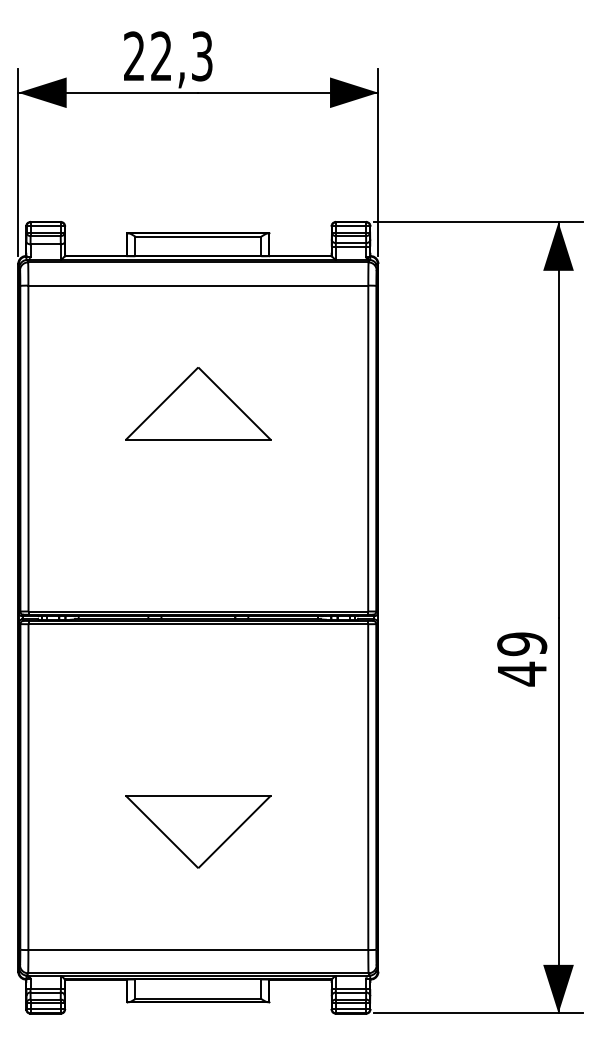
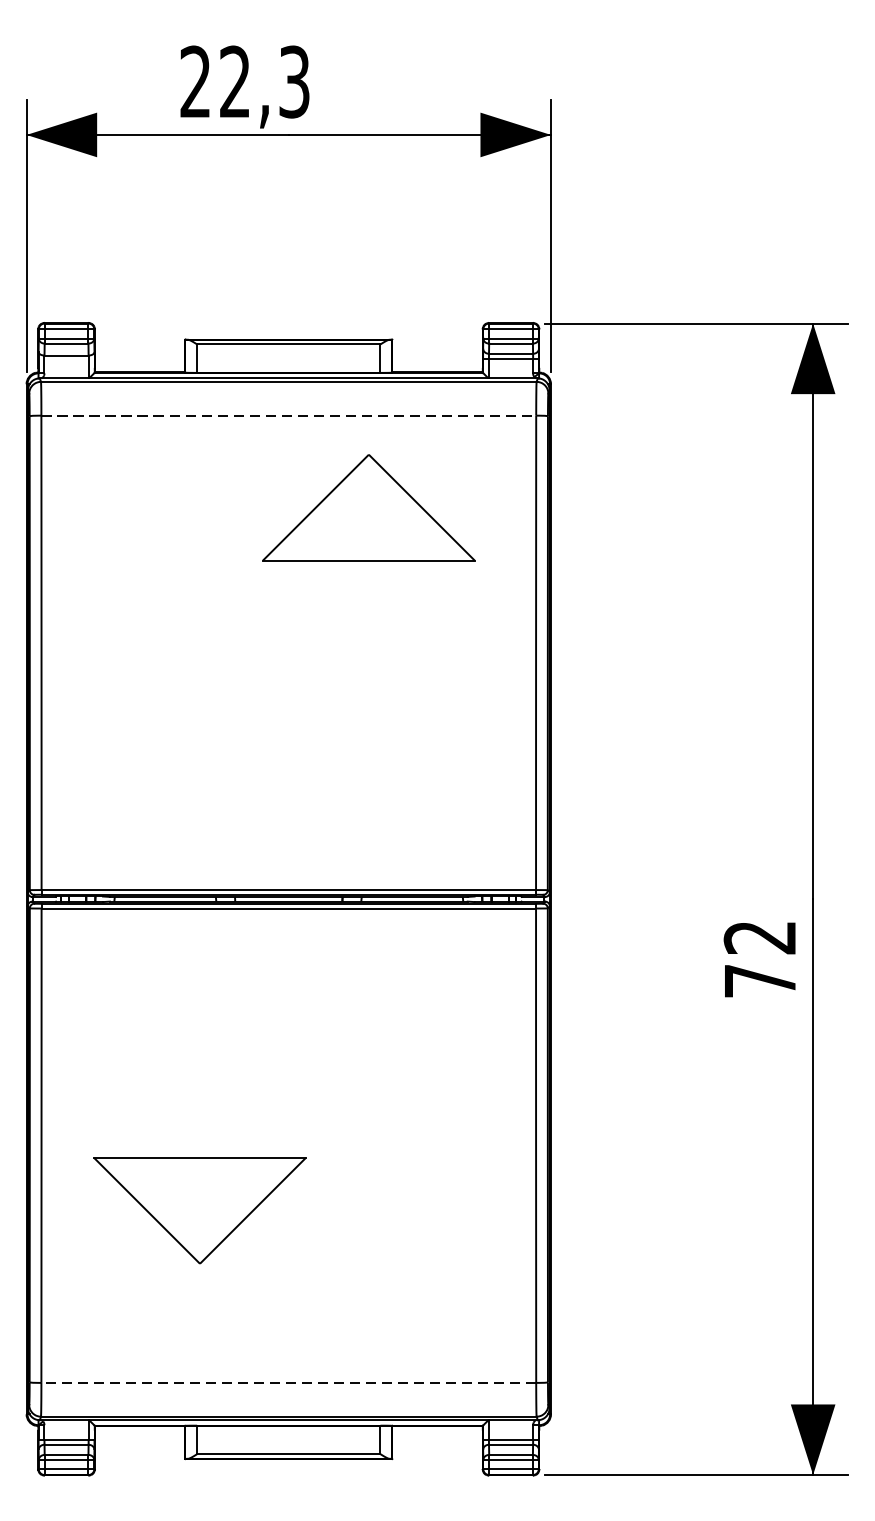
line: (198, 285) -> (289, 415), solid -> dashed
part: (198, 403) -> (369, 507), moved
text: (522, 659) -> (760, 959), 49 -> 72
part: (198, 831) -> (200, 1210), moved
line: (198, 950) -> (289, 1383), solid -> dashed

